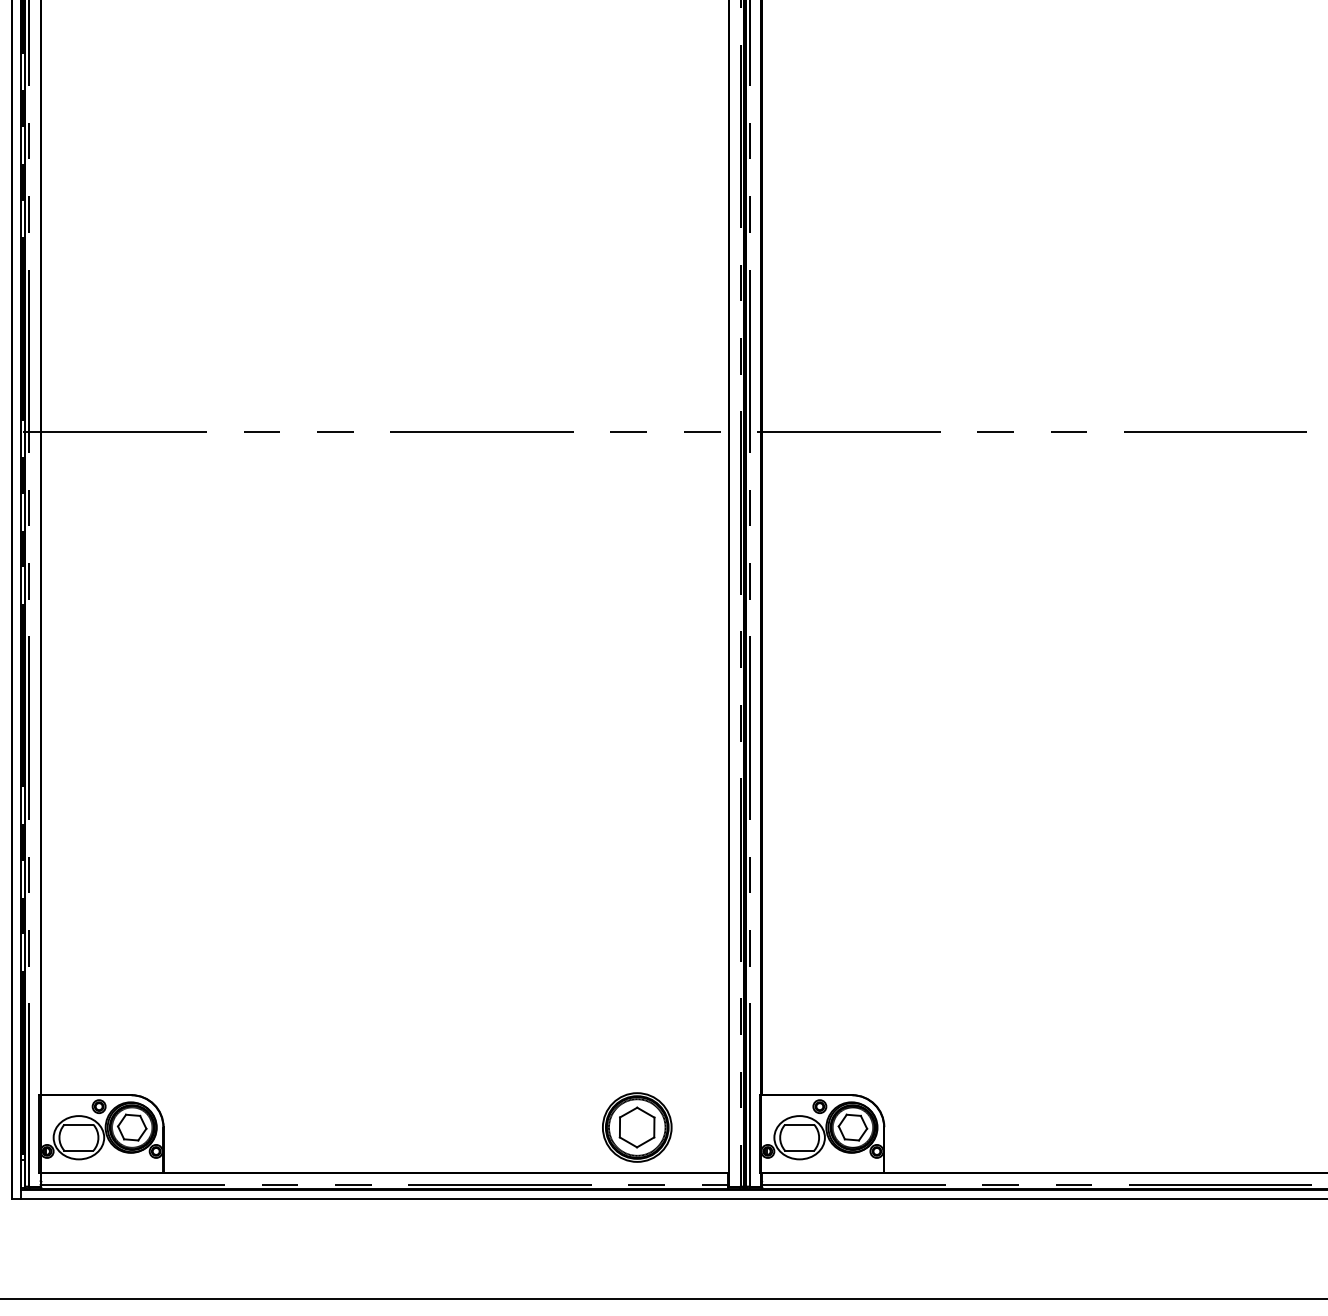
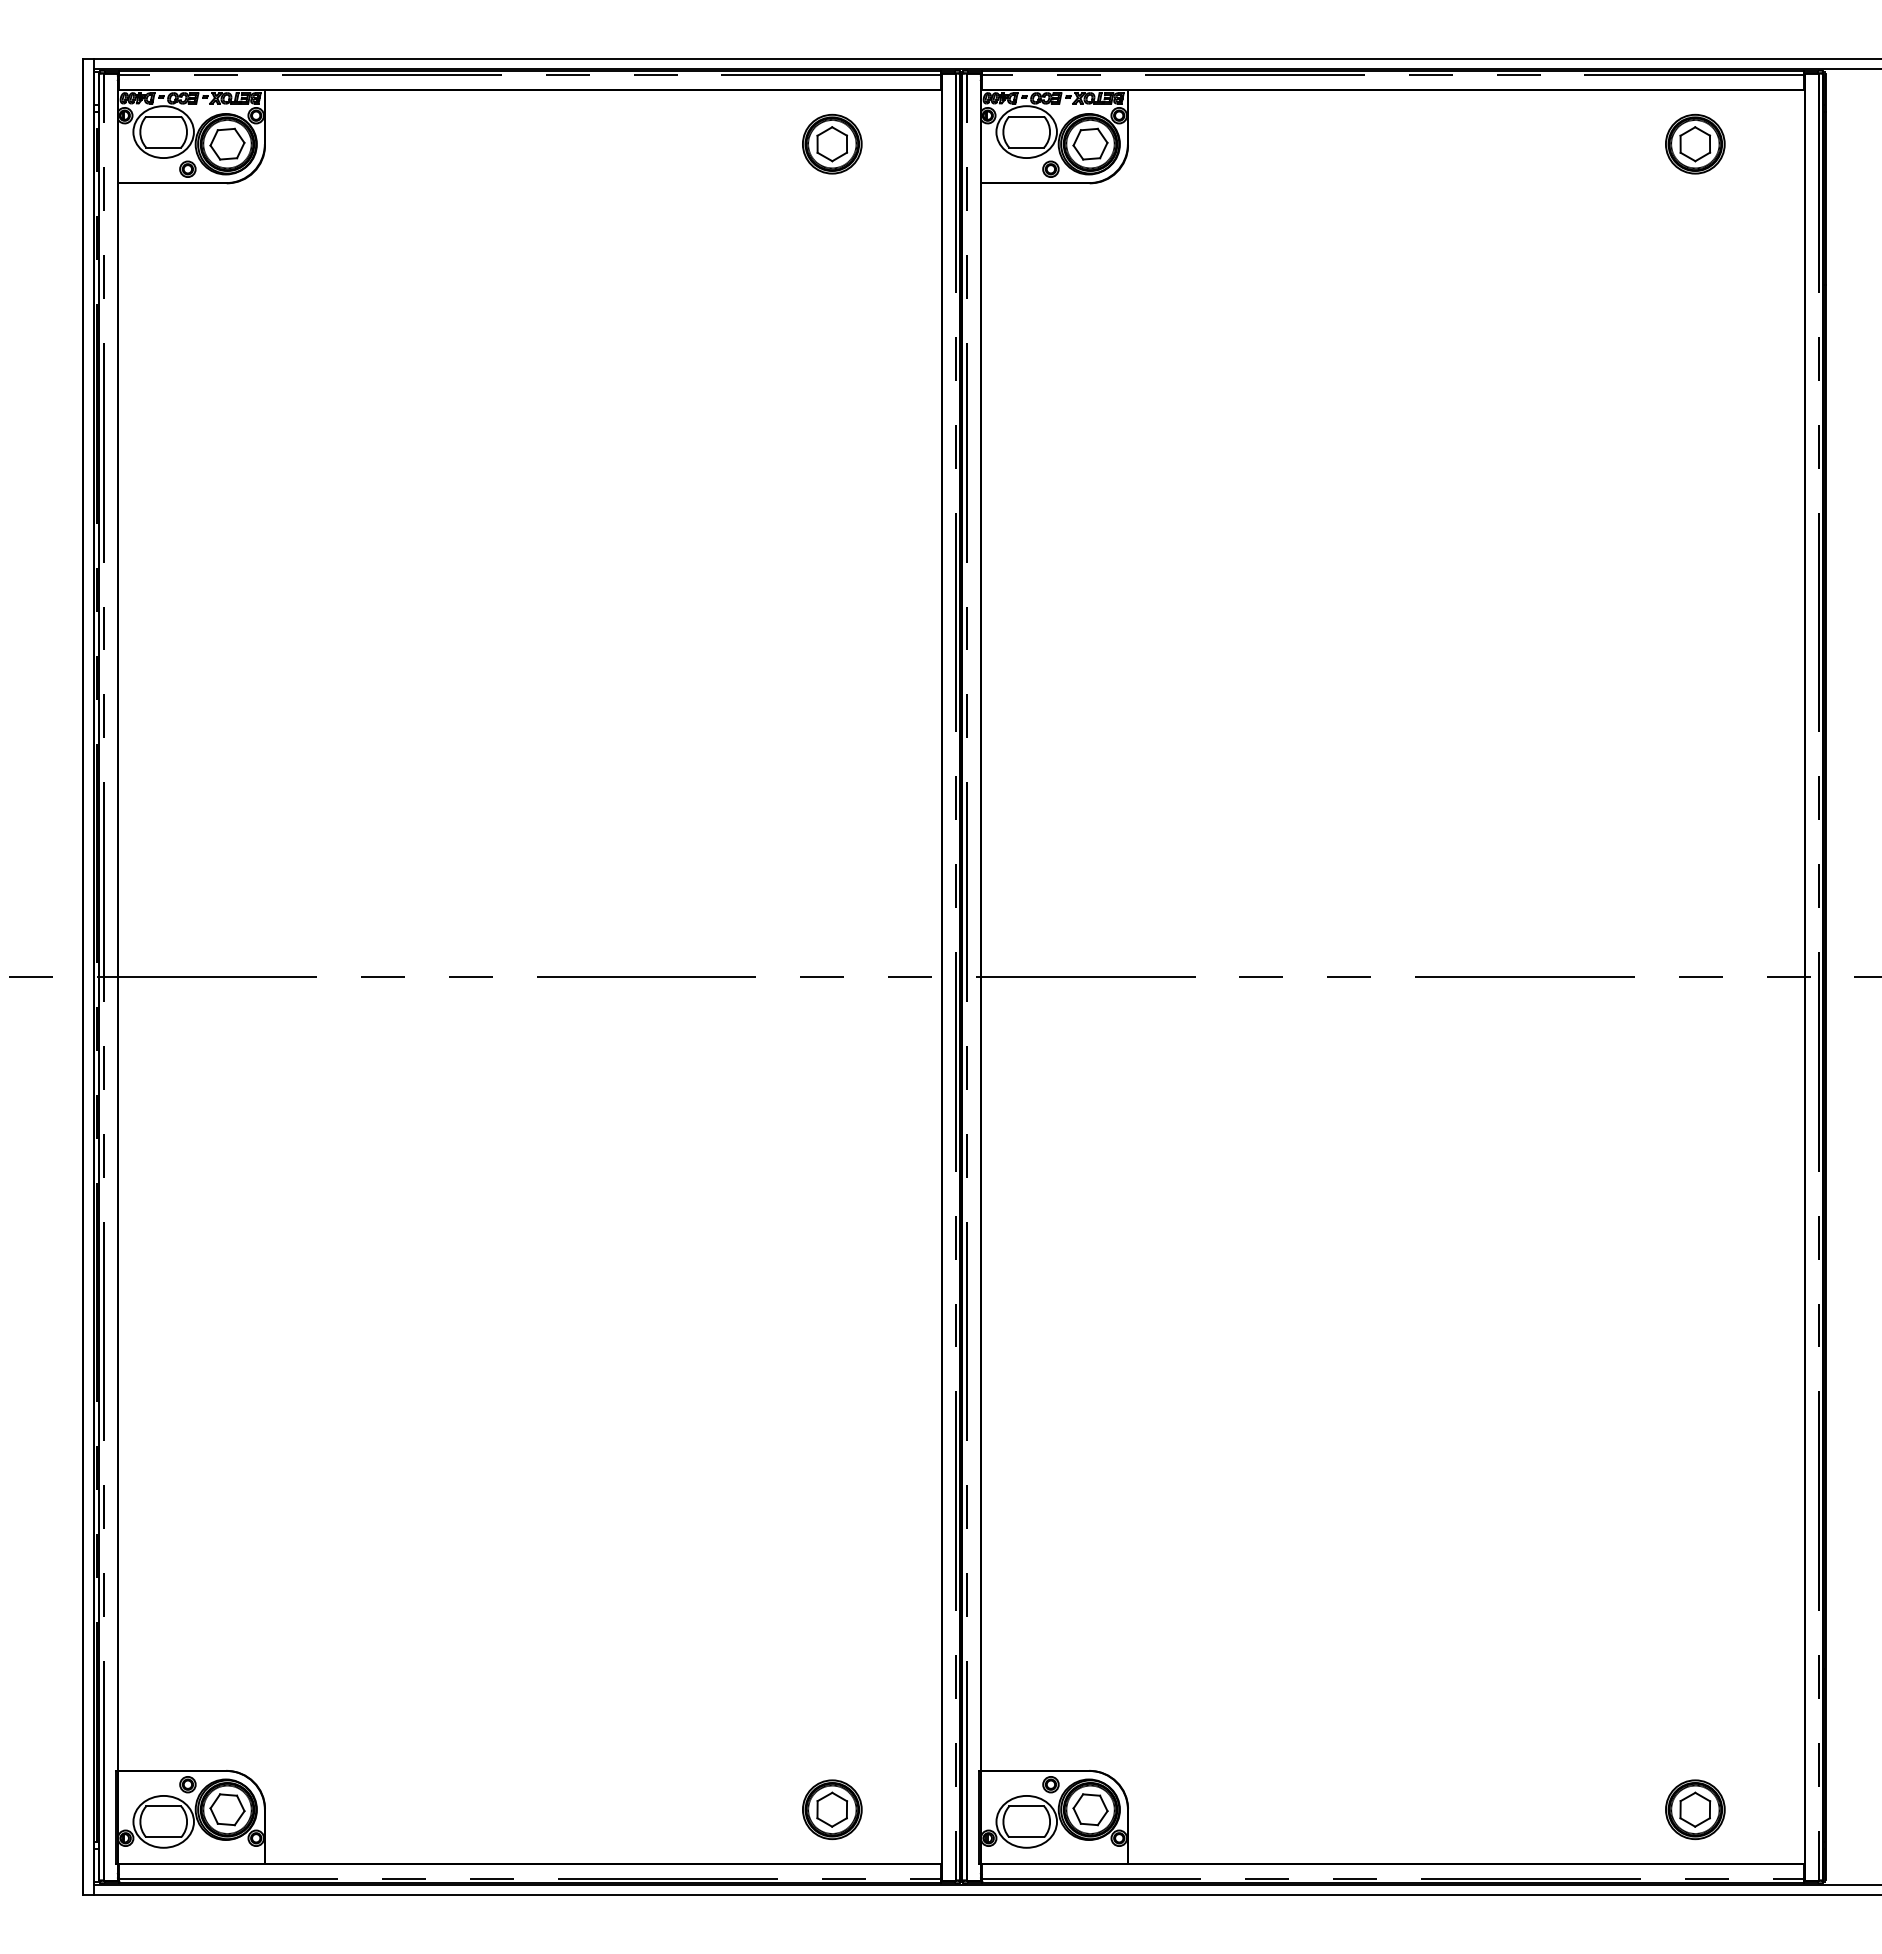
part: (637, 1127) -> (832, 1809), size x0.71

